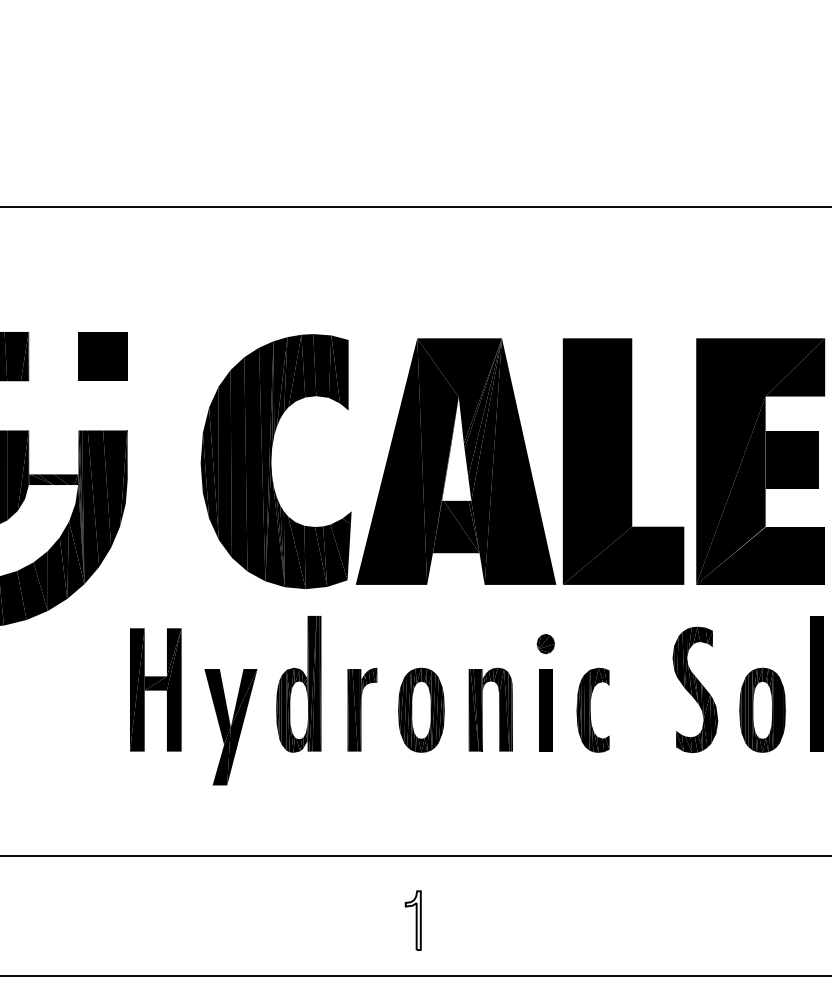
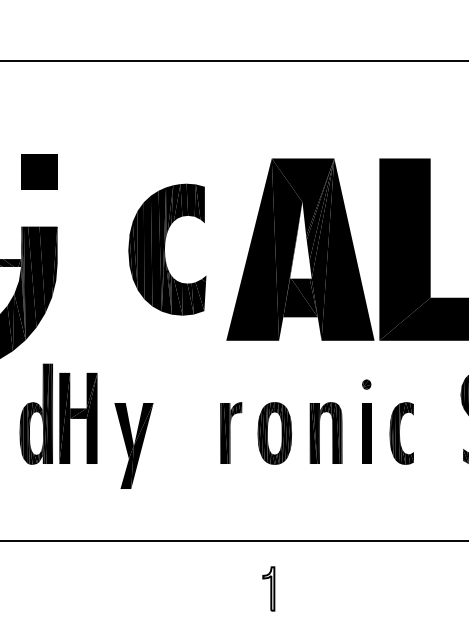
part: (275, 461) -> (166, 249), size x0.7
part: (545, 644) -> (366, 384), size x0.7
part: (298, 684) -> (36, 414), moved

